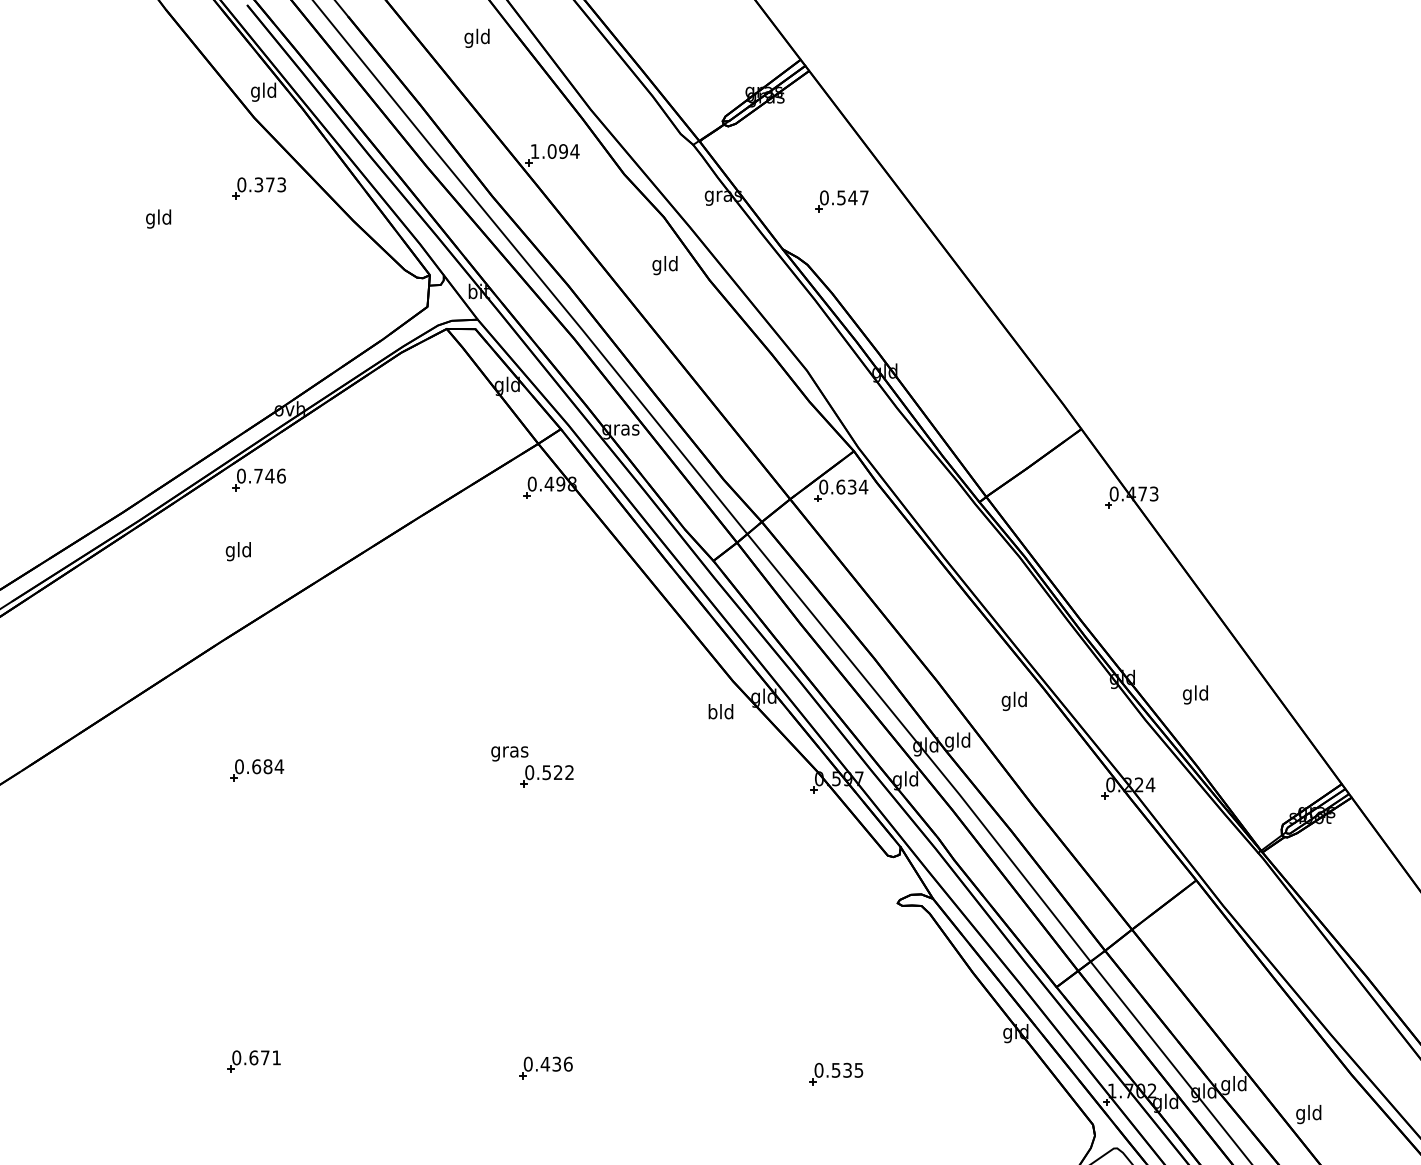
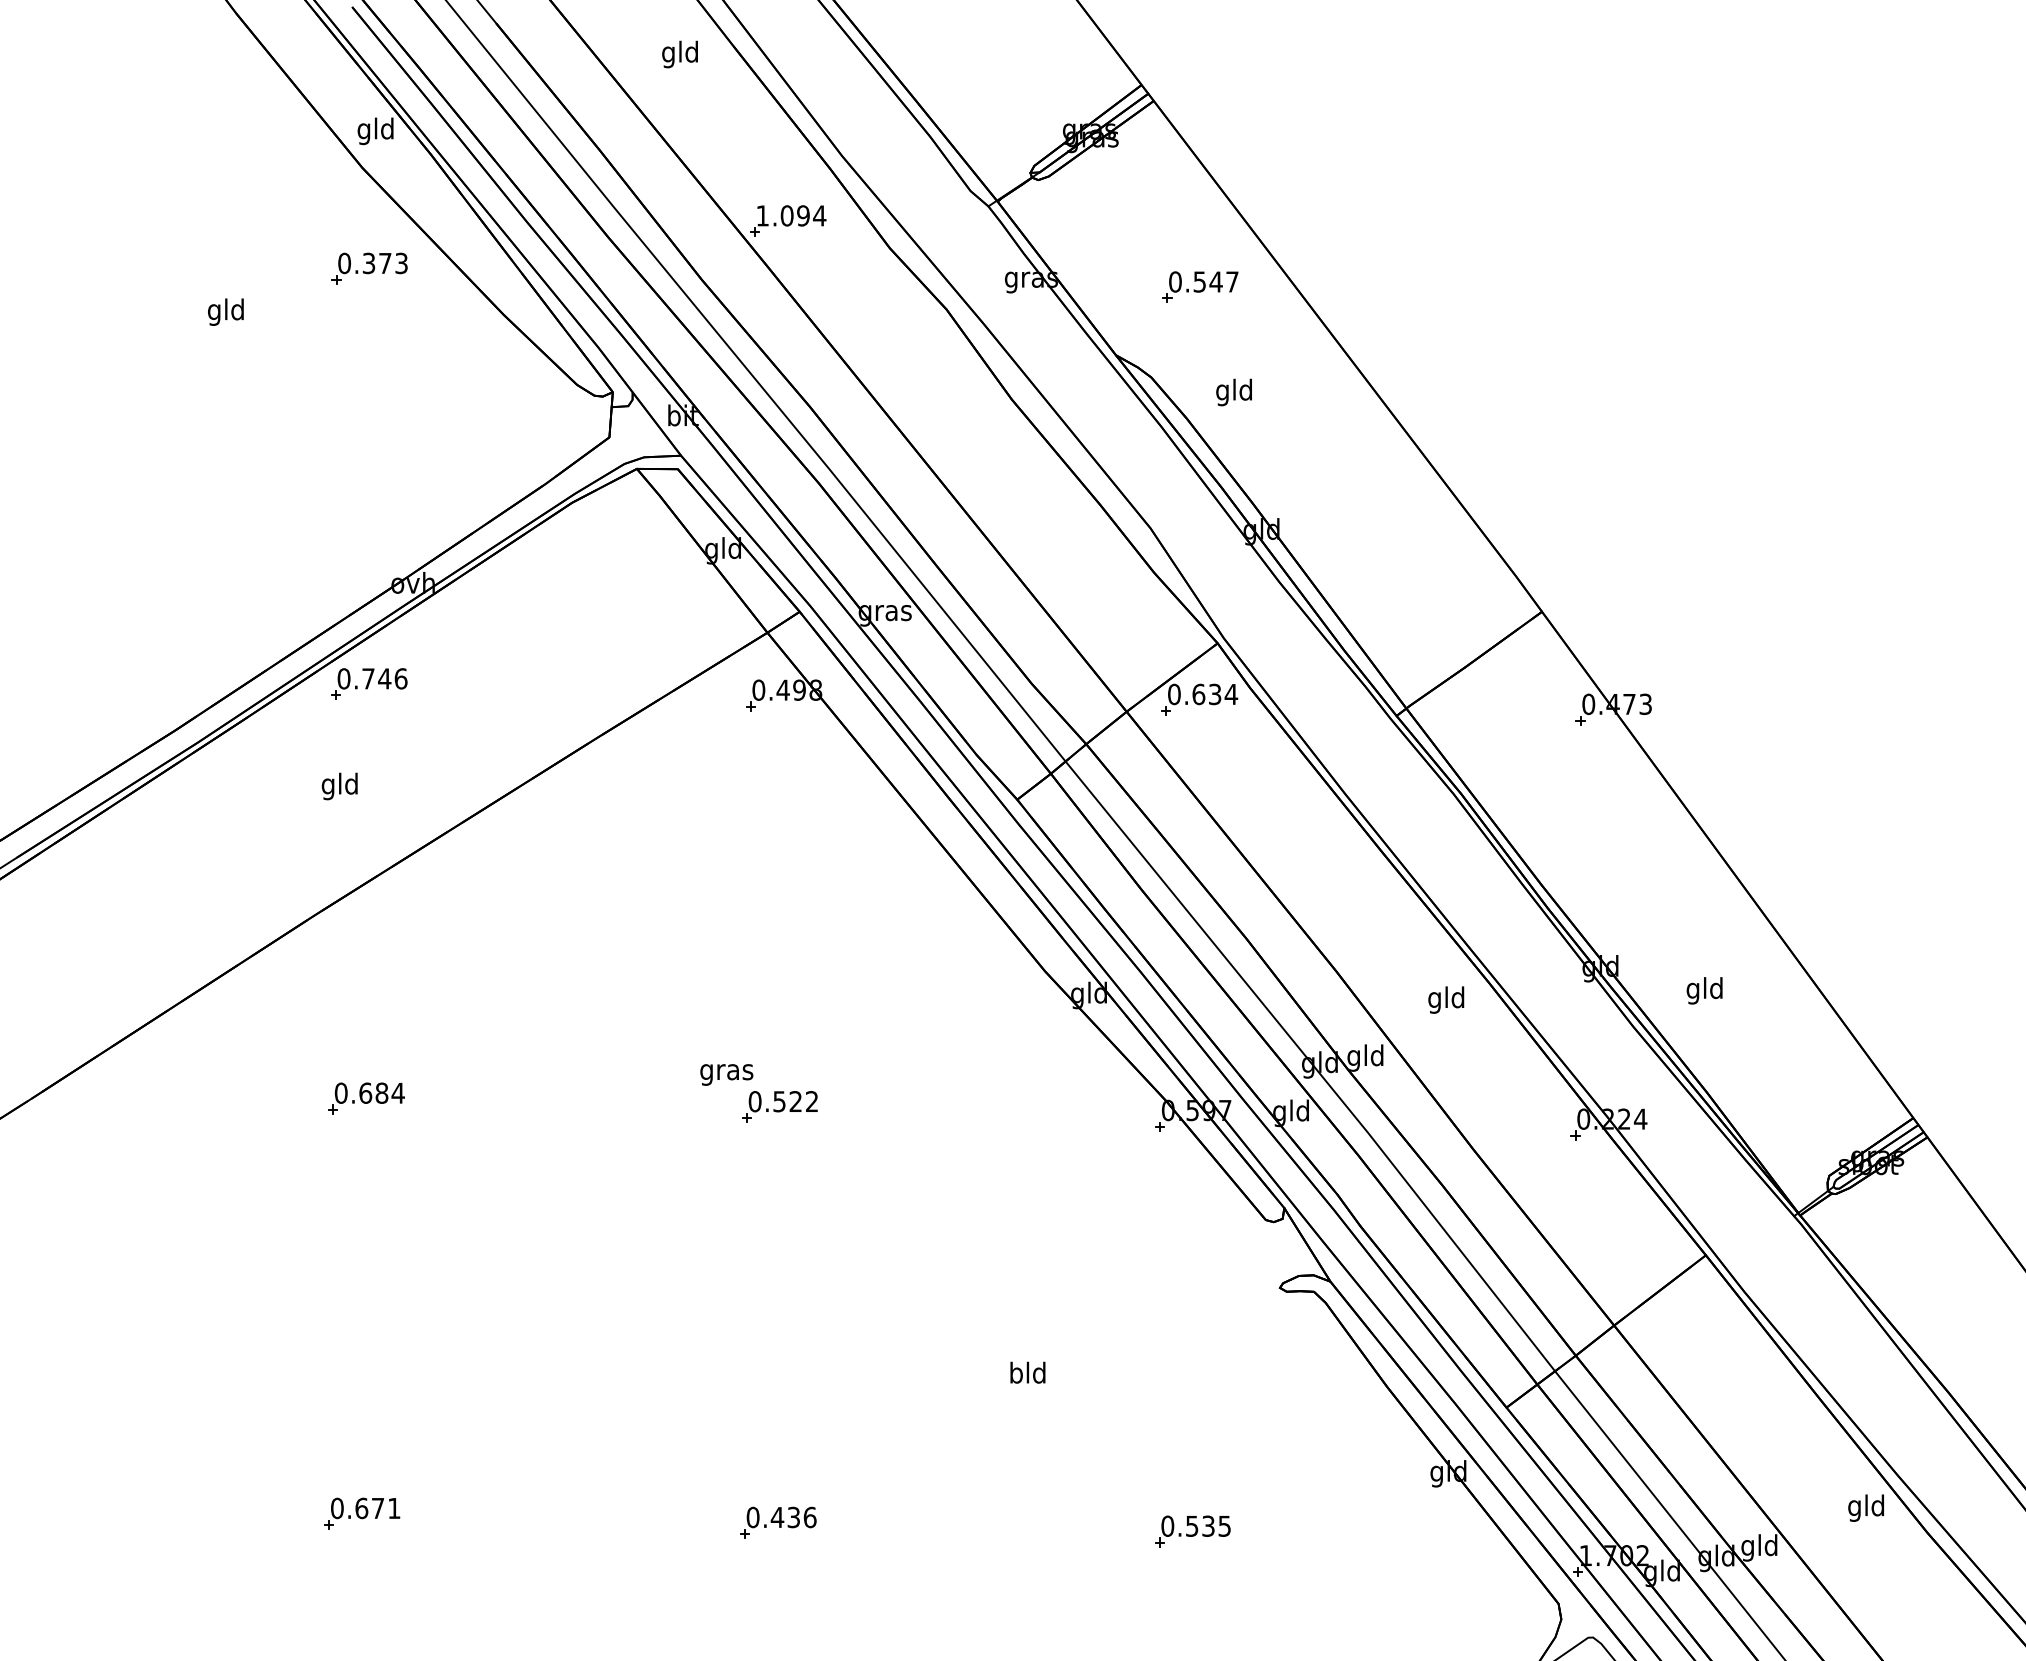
text: (664, 265) -> (1233, 392), moved
text: (720, 711) -> (1027, 1372), moved
text: (1308, 1114) -> (1865, 1507), moved

